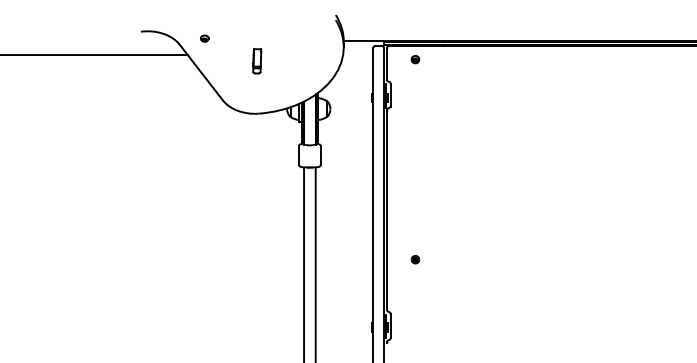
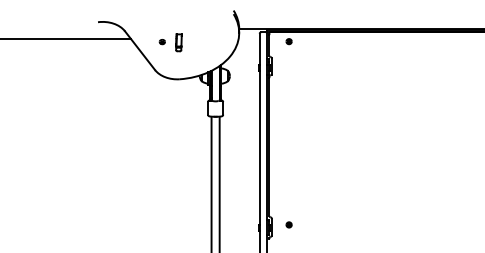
part: (203, 39) -> (161, 42), moved
part: (414, 259) -> (288, 224), moved

